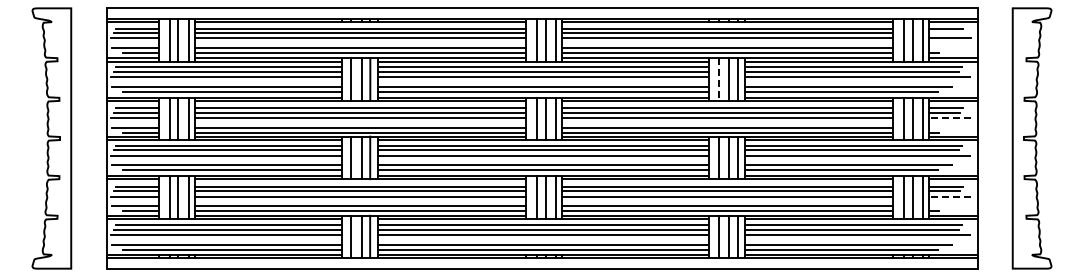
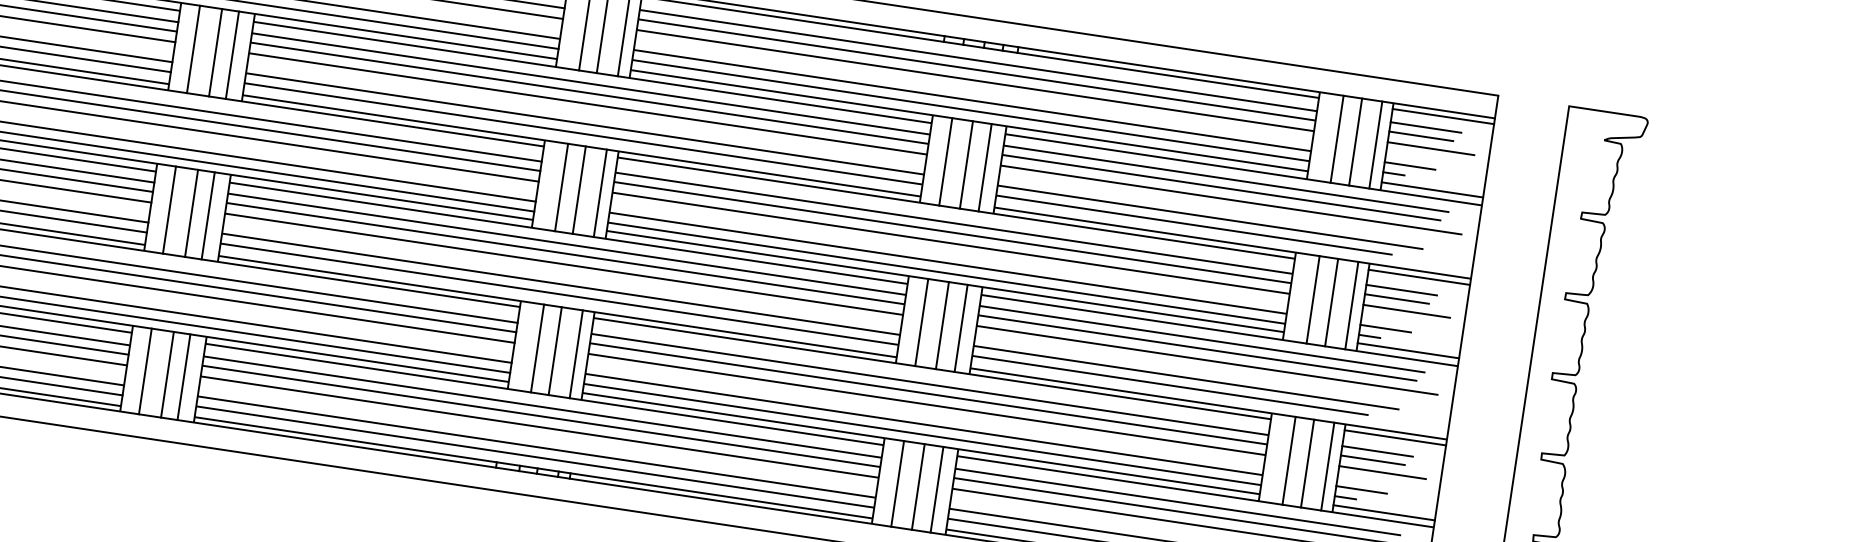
line: (943, 33) -> (1419, 136), added
line: (940, 48) -> (1409, 166), added
line: (718, 79) -> (945, 161), dashed -> solid
line: (949, 117) -> (1406, 310), dashed -> solid
line: (940, 127) -> (1384, 328), added
line: (949, 196) -> (1382, 472), dashed -> solid
line: (940, 206) -> (1360, 489), added

